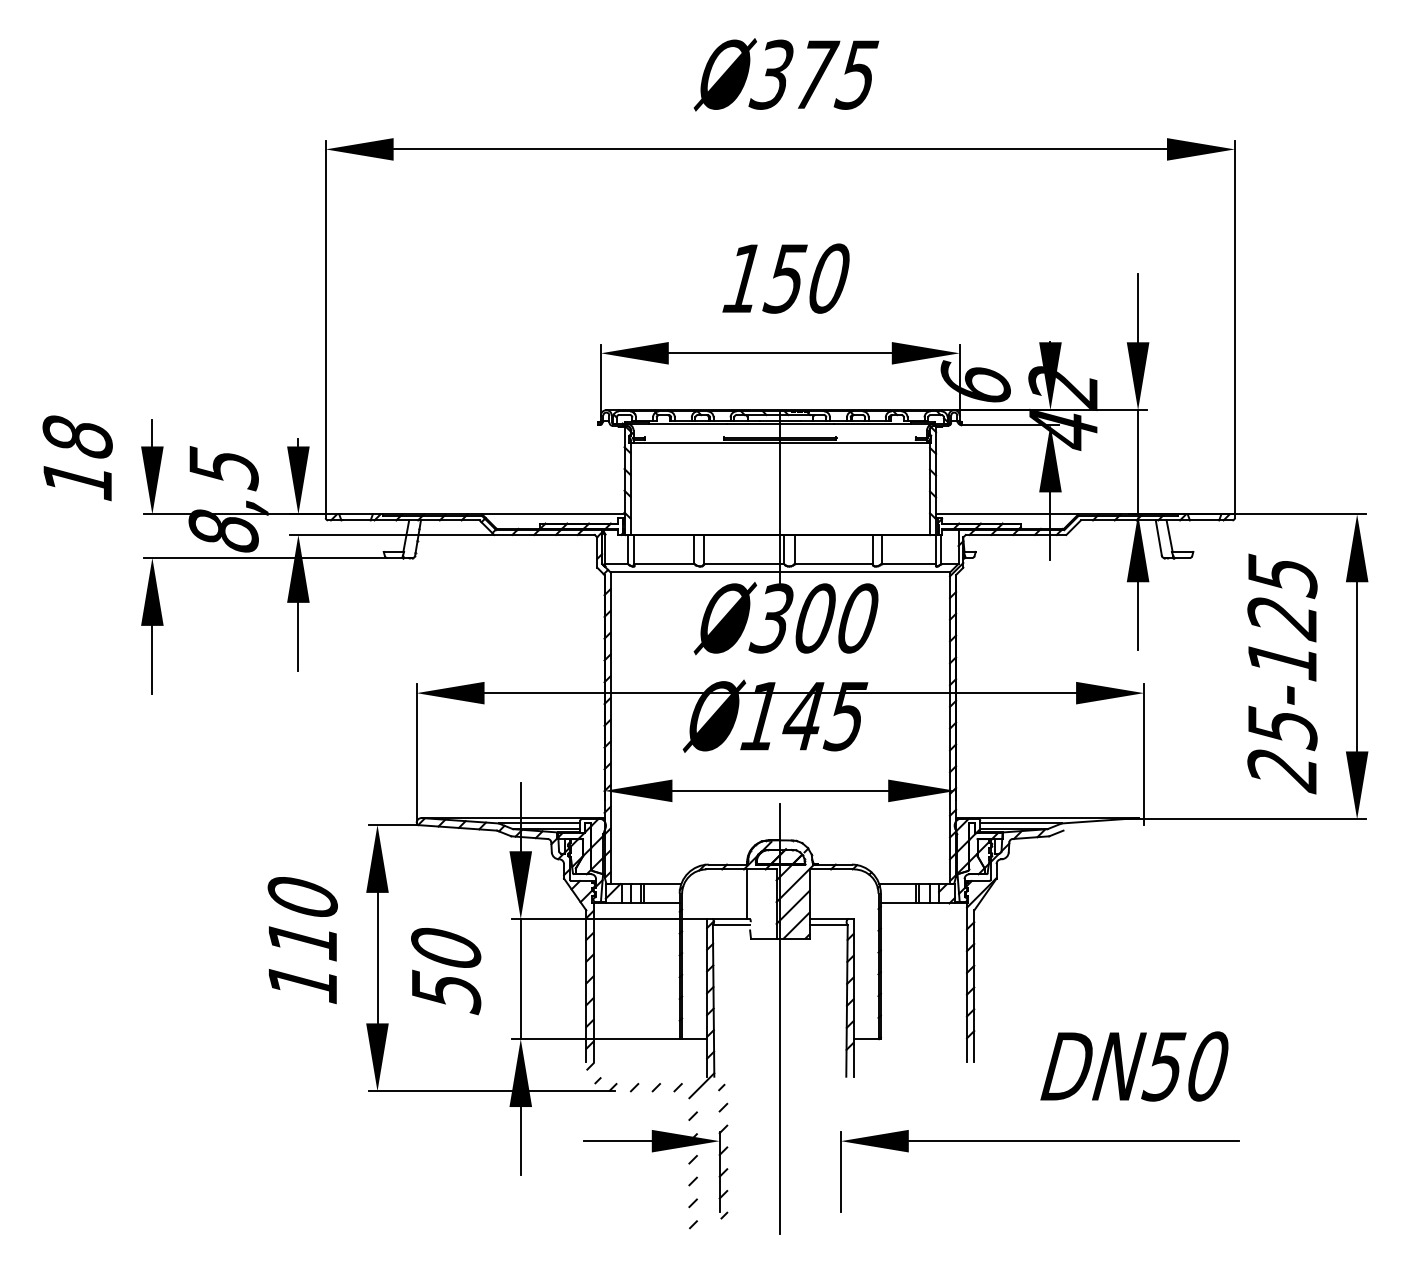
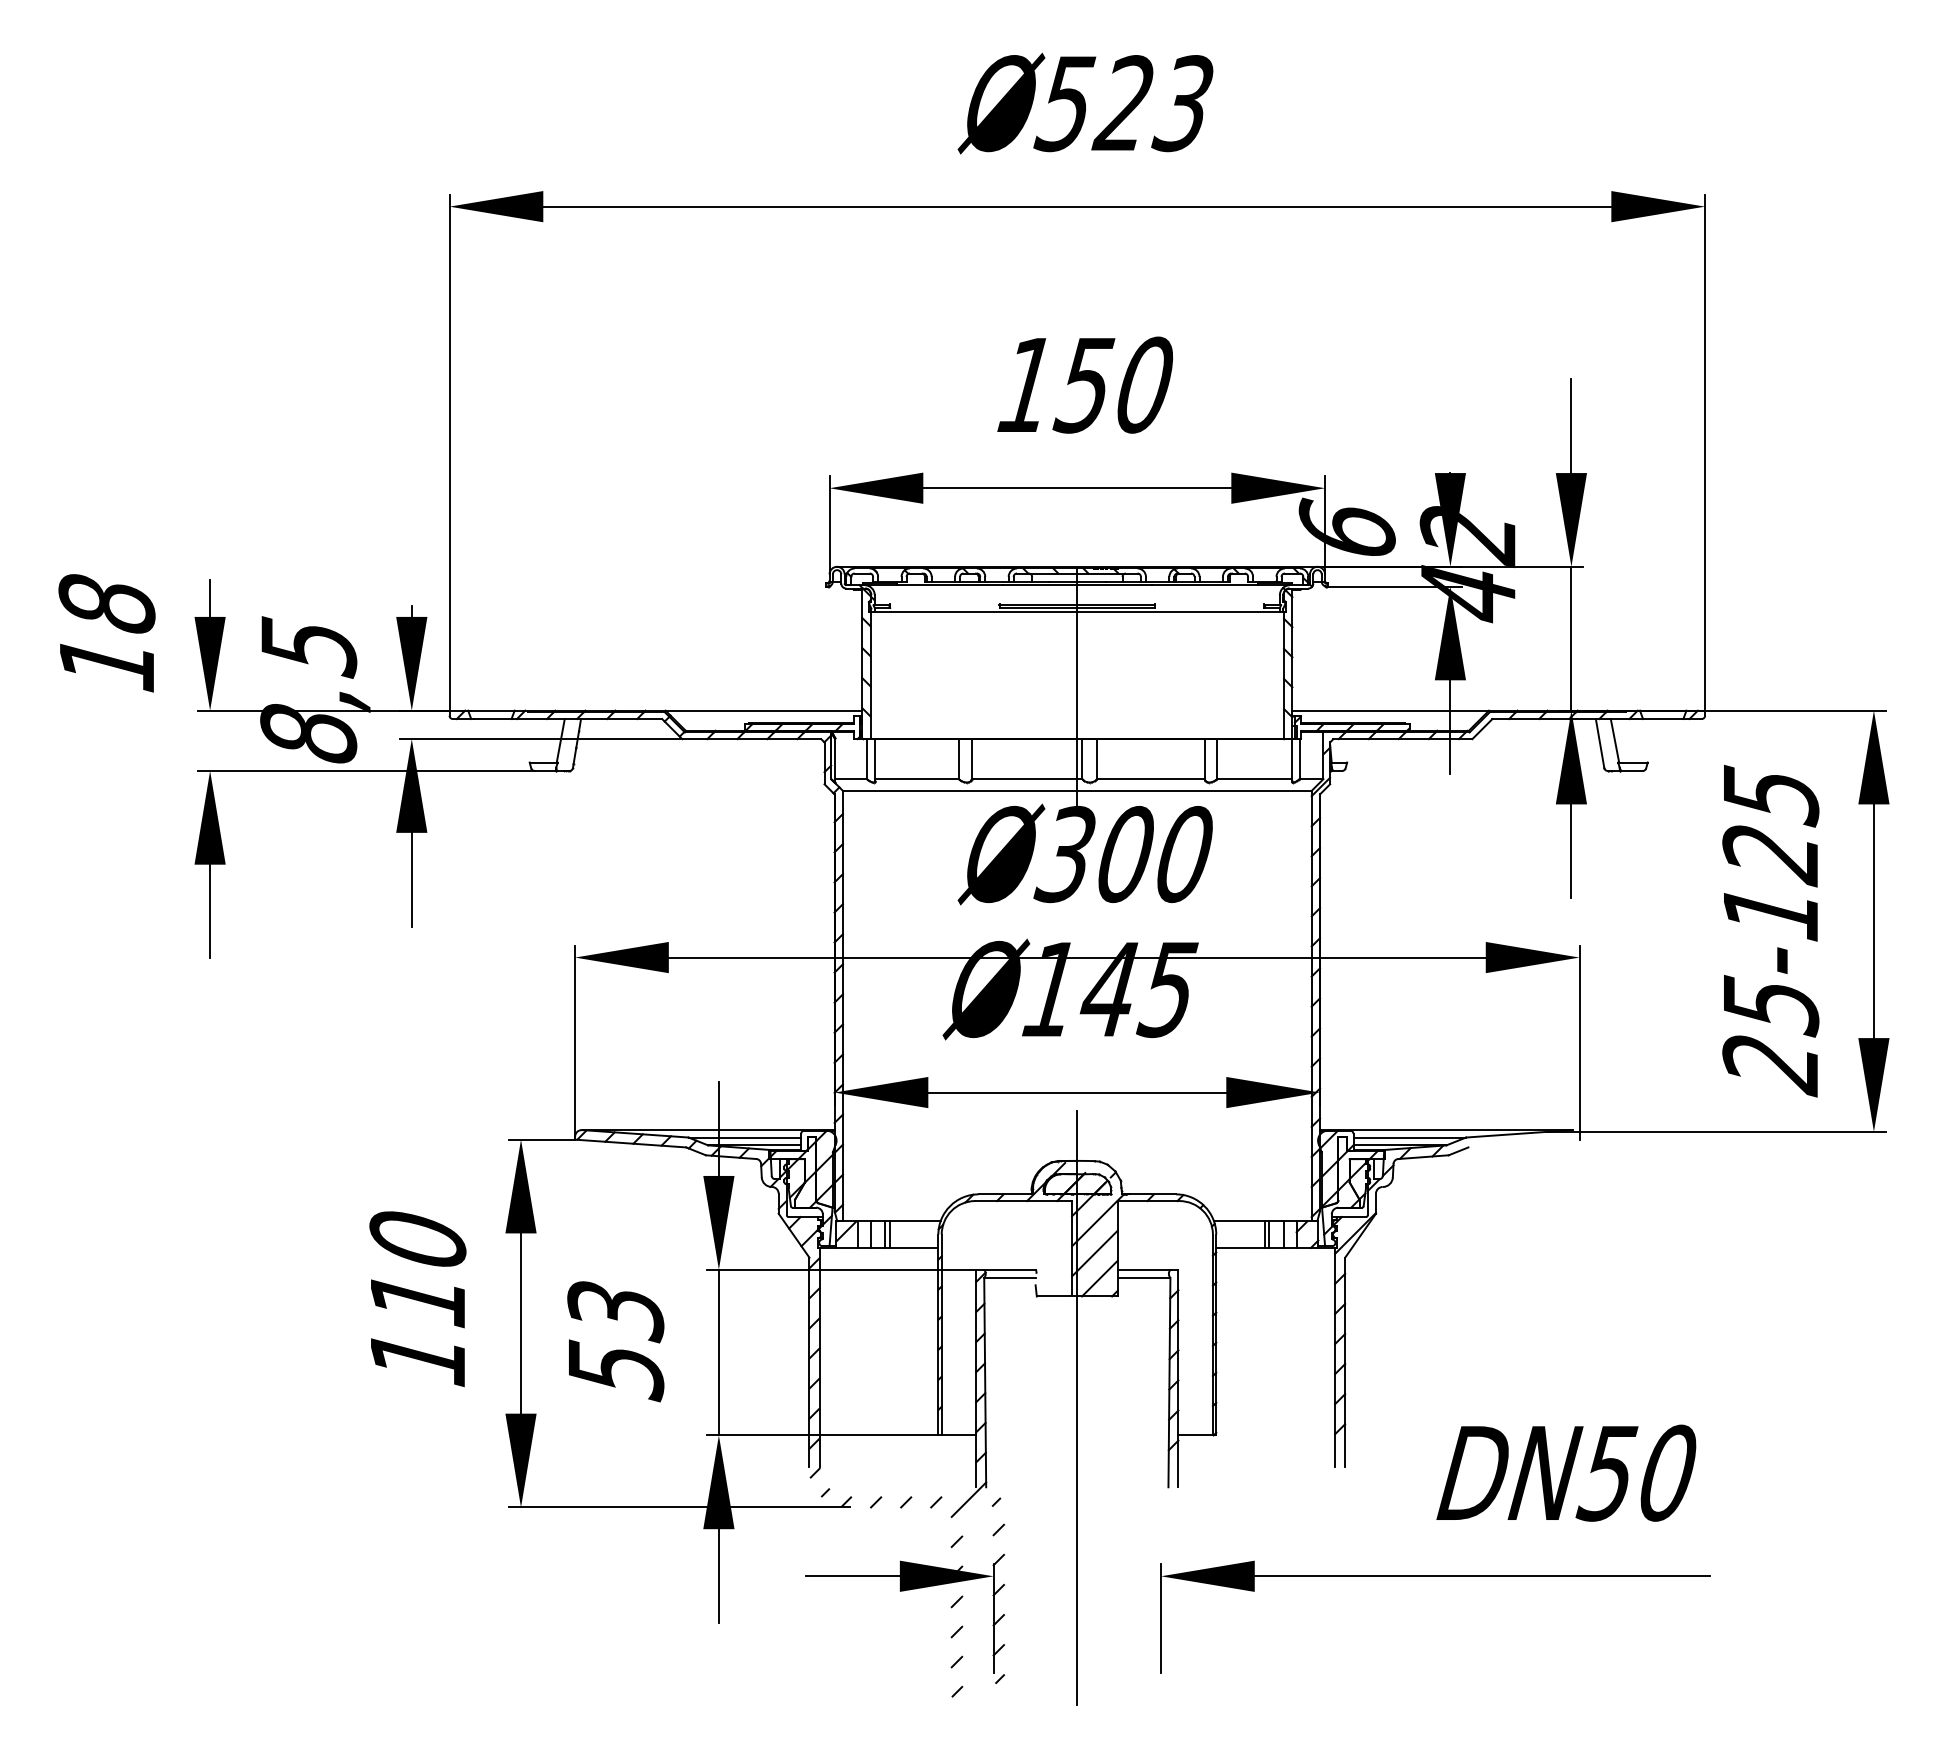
text: (813, 74) -> (1123, 103), 375 -> 523
line: (746, 894) -> (1030, 1235), removed
text: (445, 950) -> (615, 1312), 50 -> 53

